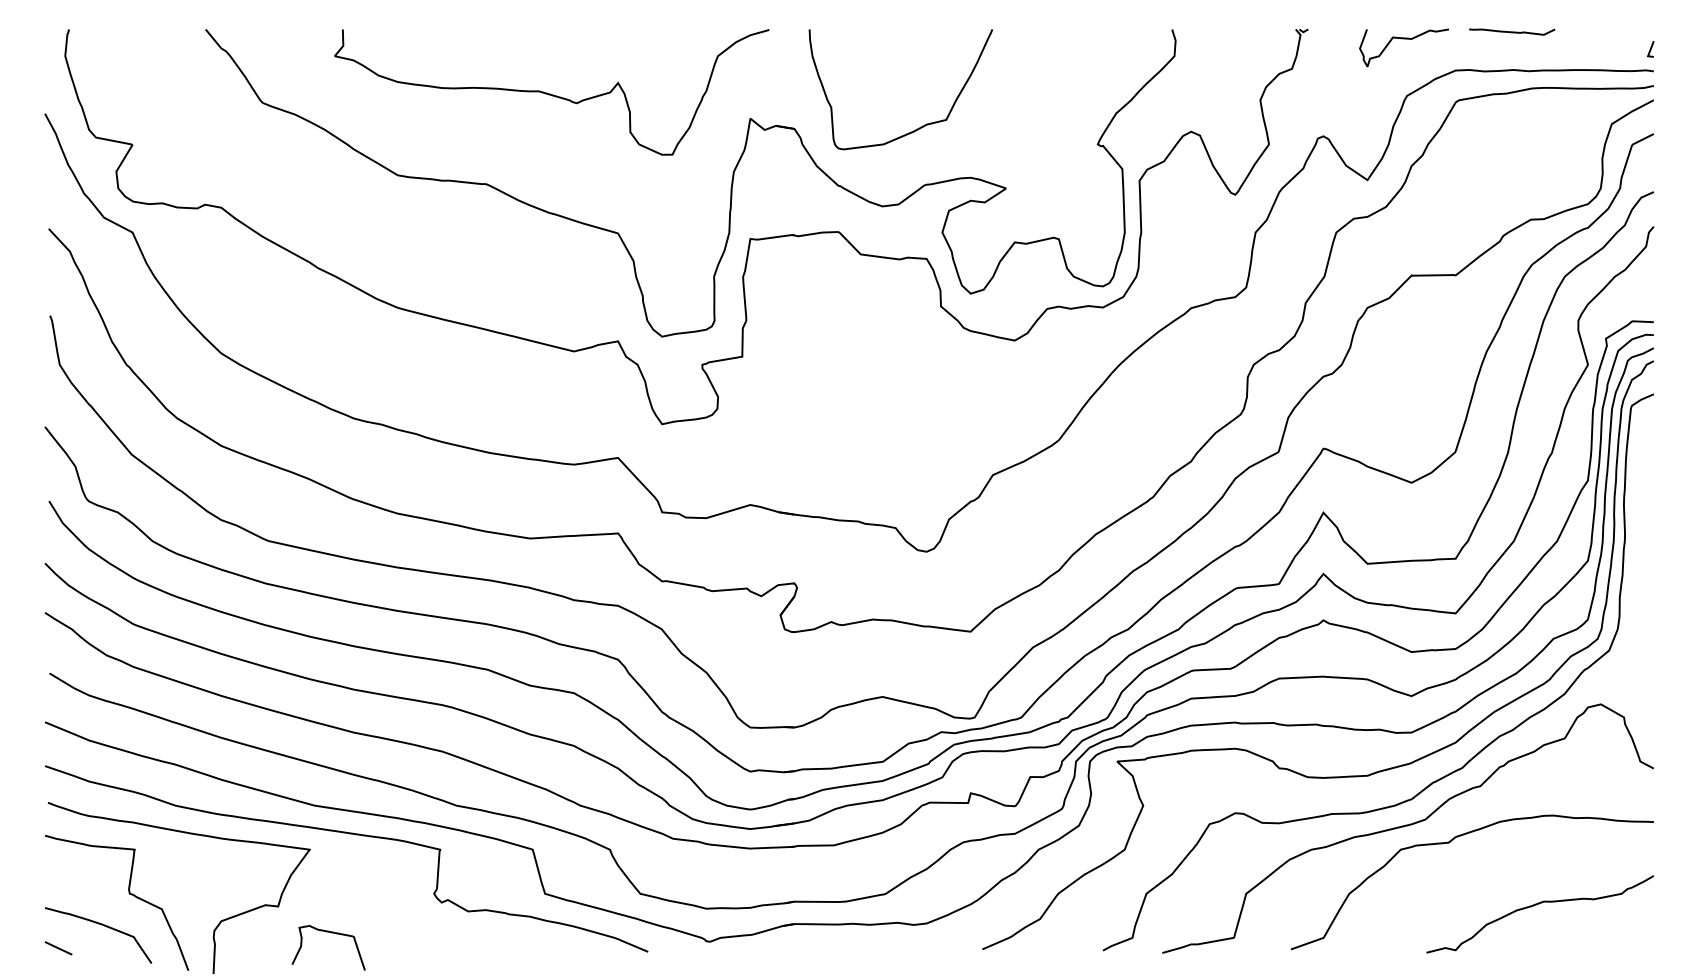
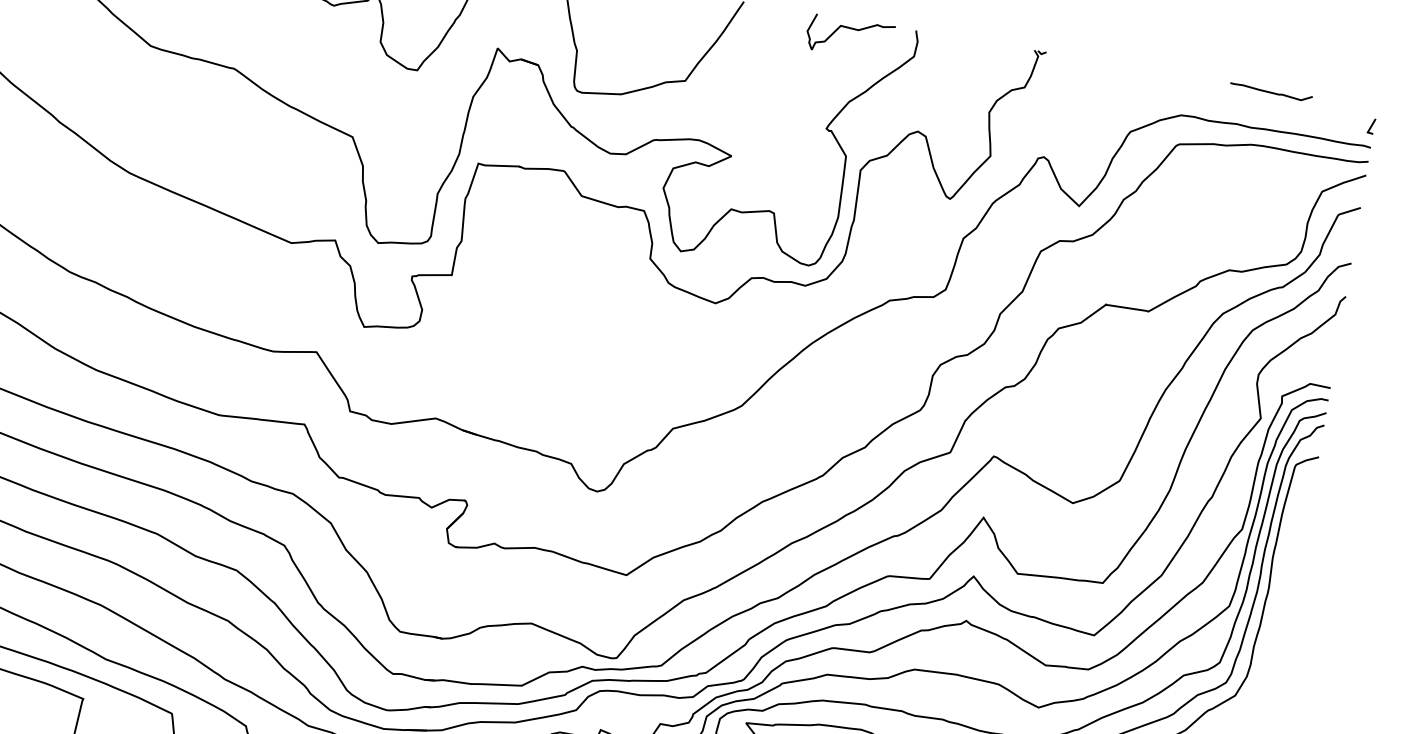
curve: (1512, 31) -> (1271, 91), moved
curve: (1403, 39) -> (850, 29), moved

